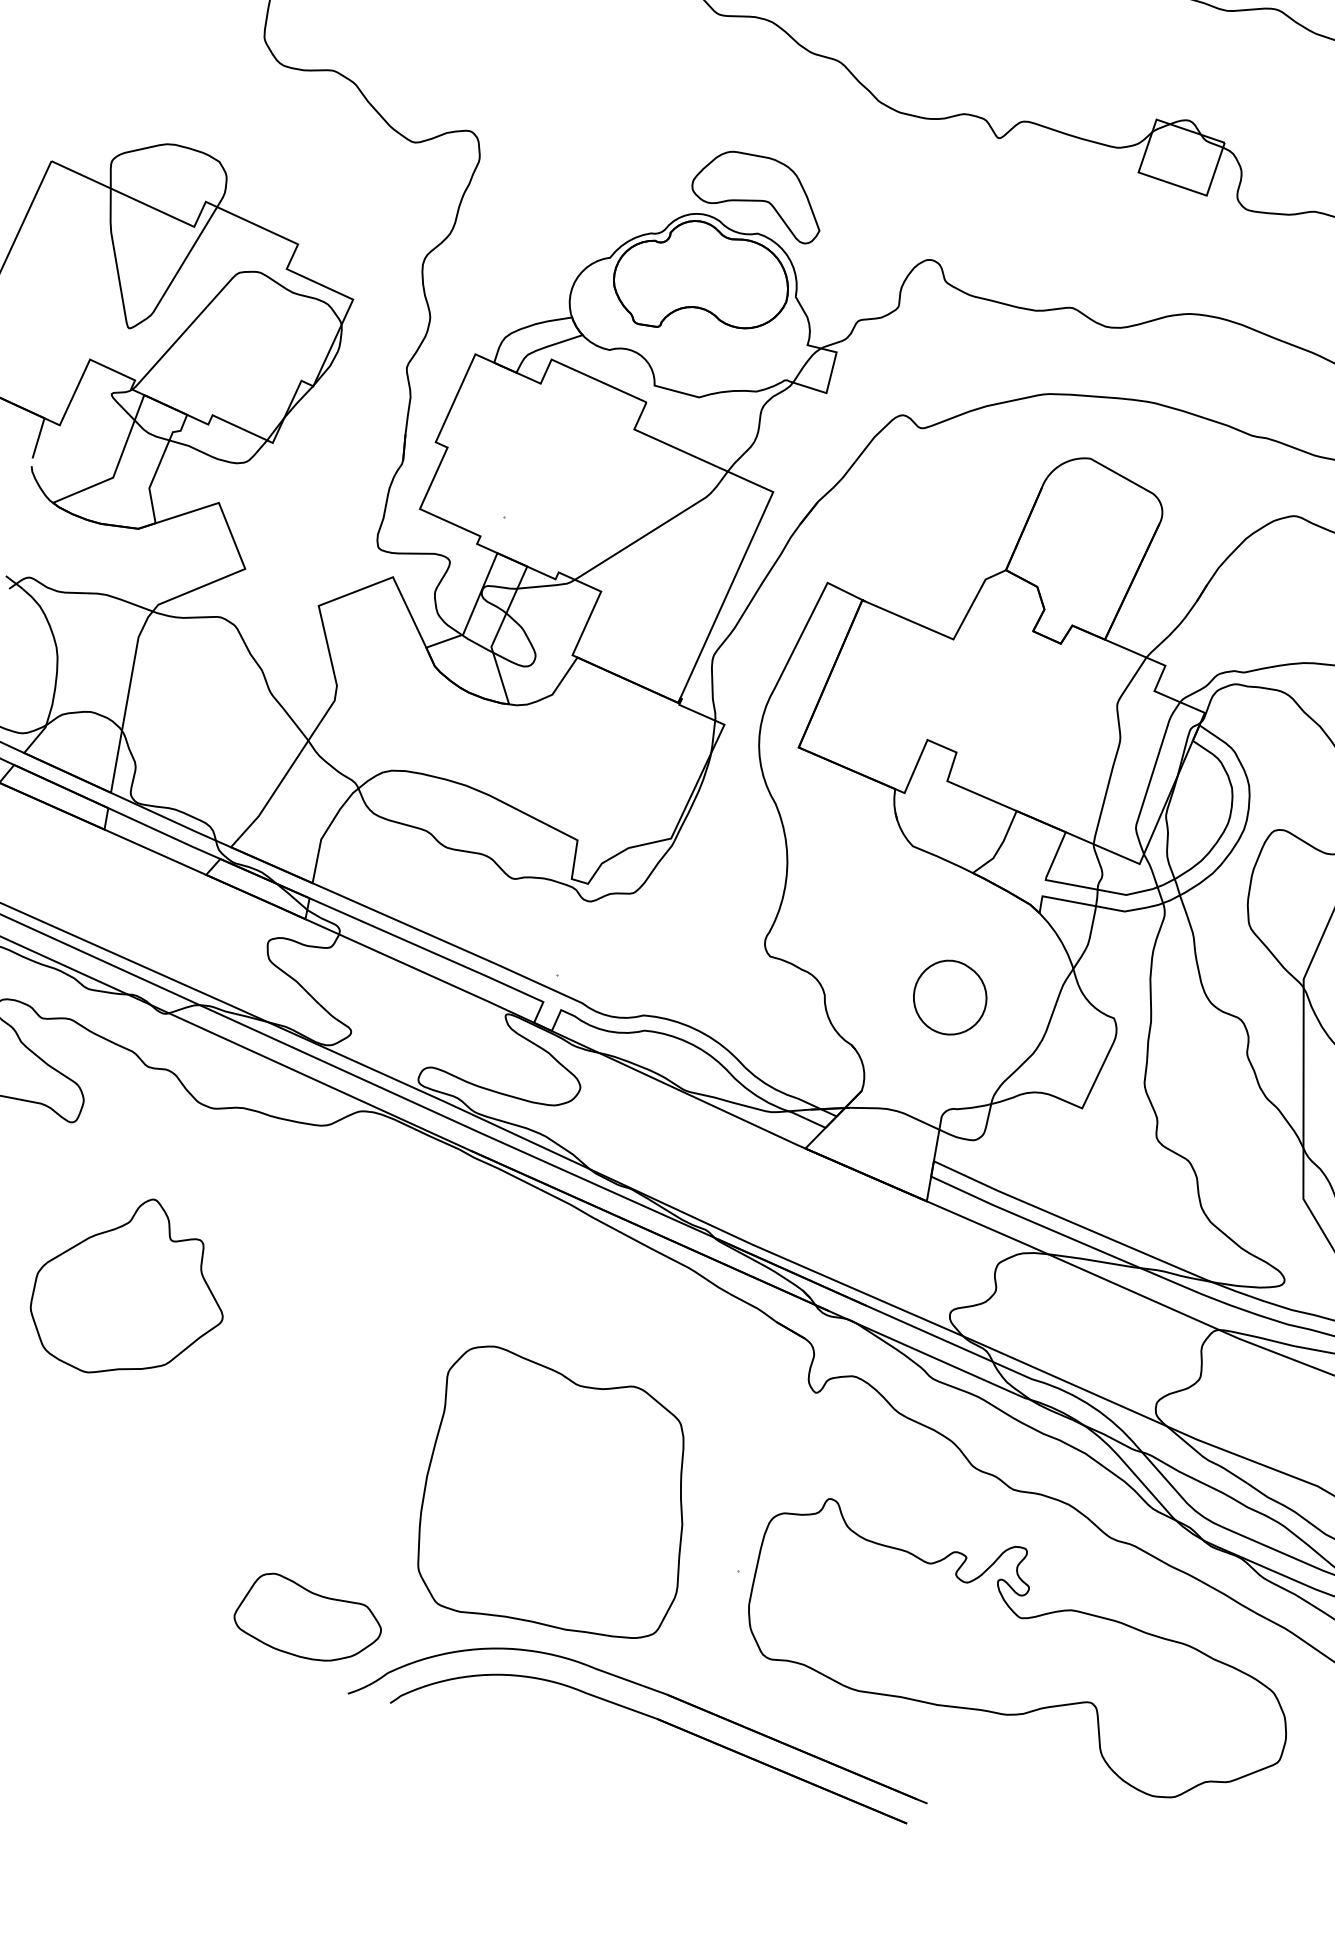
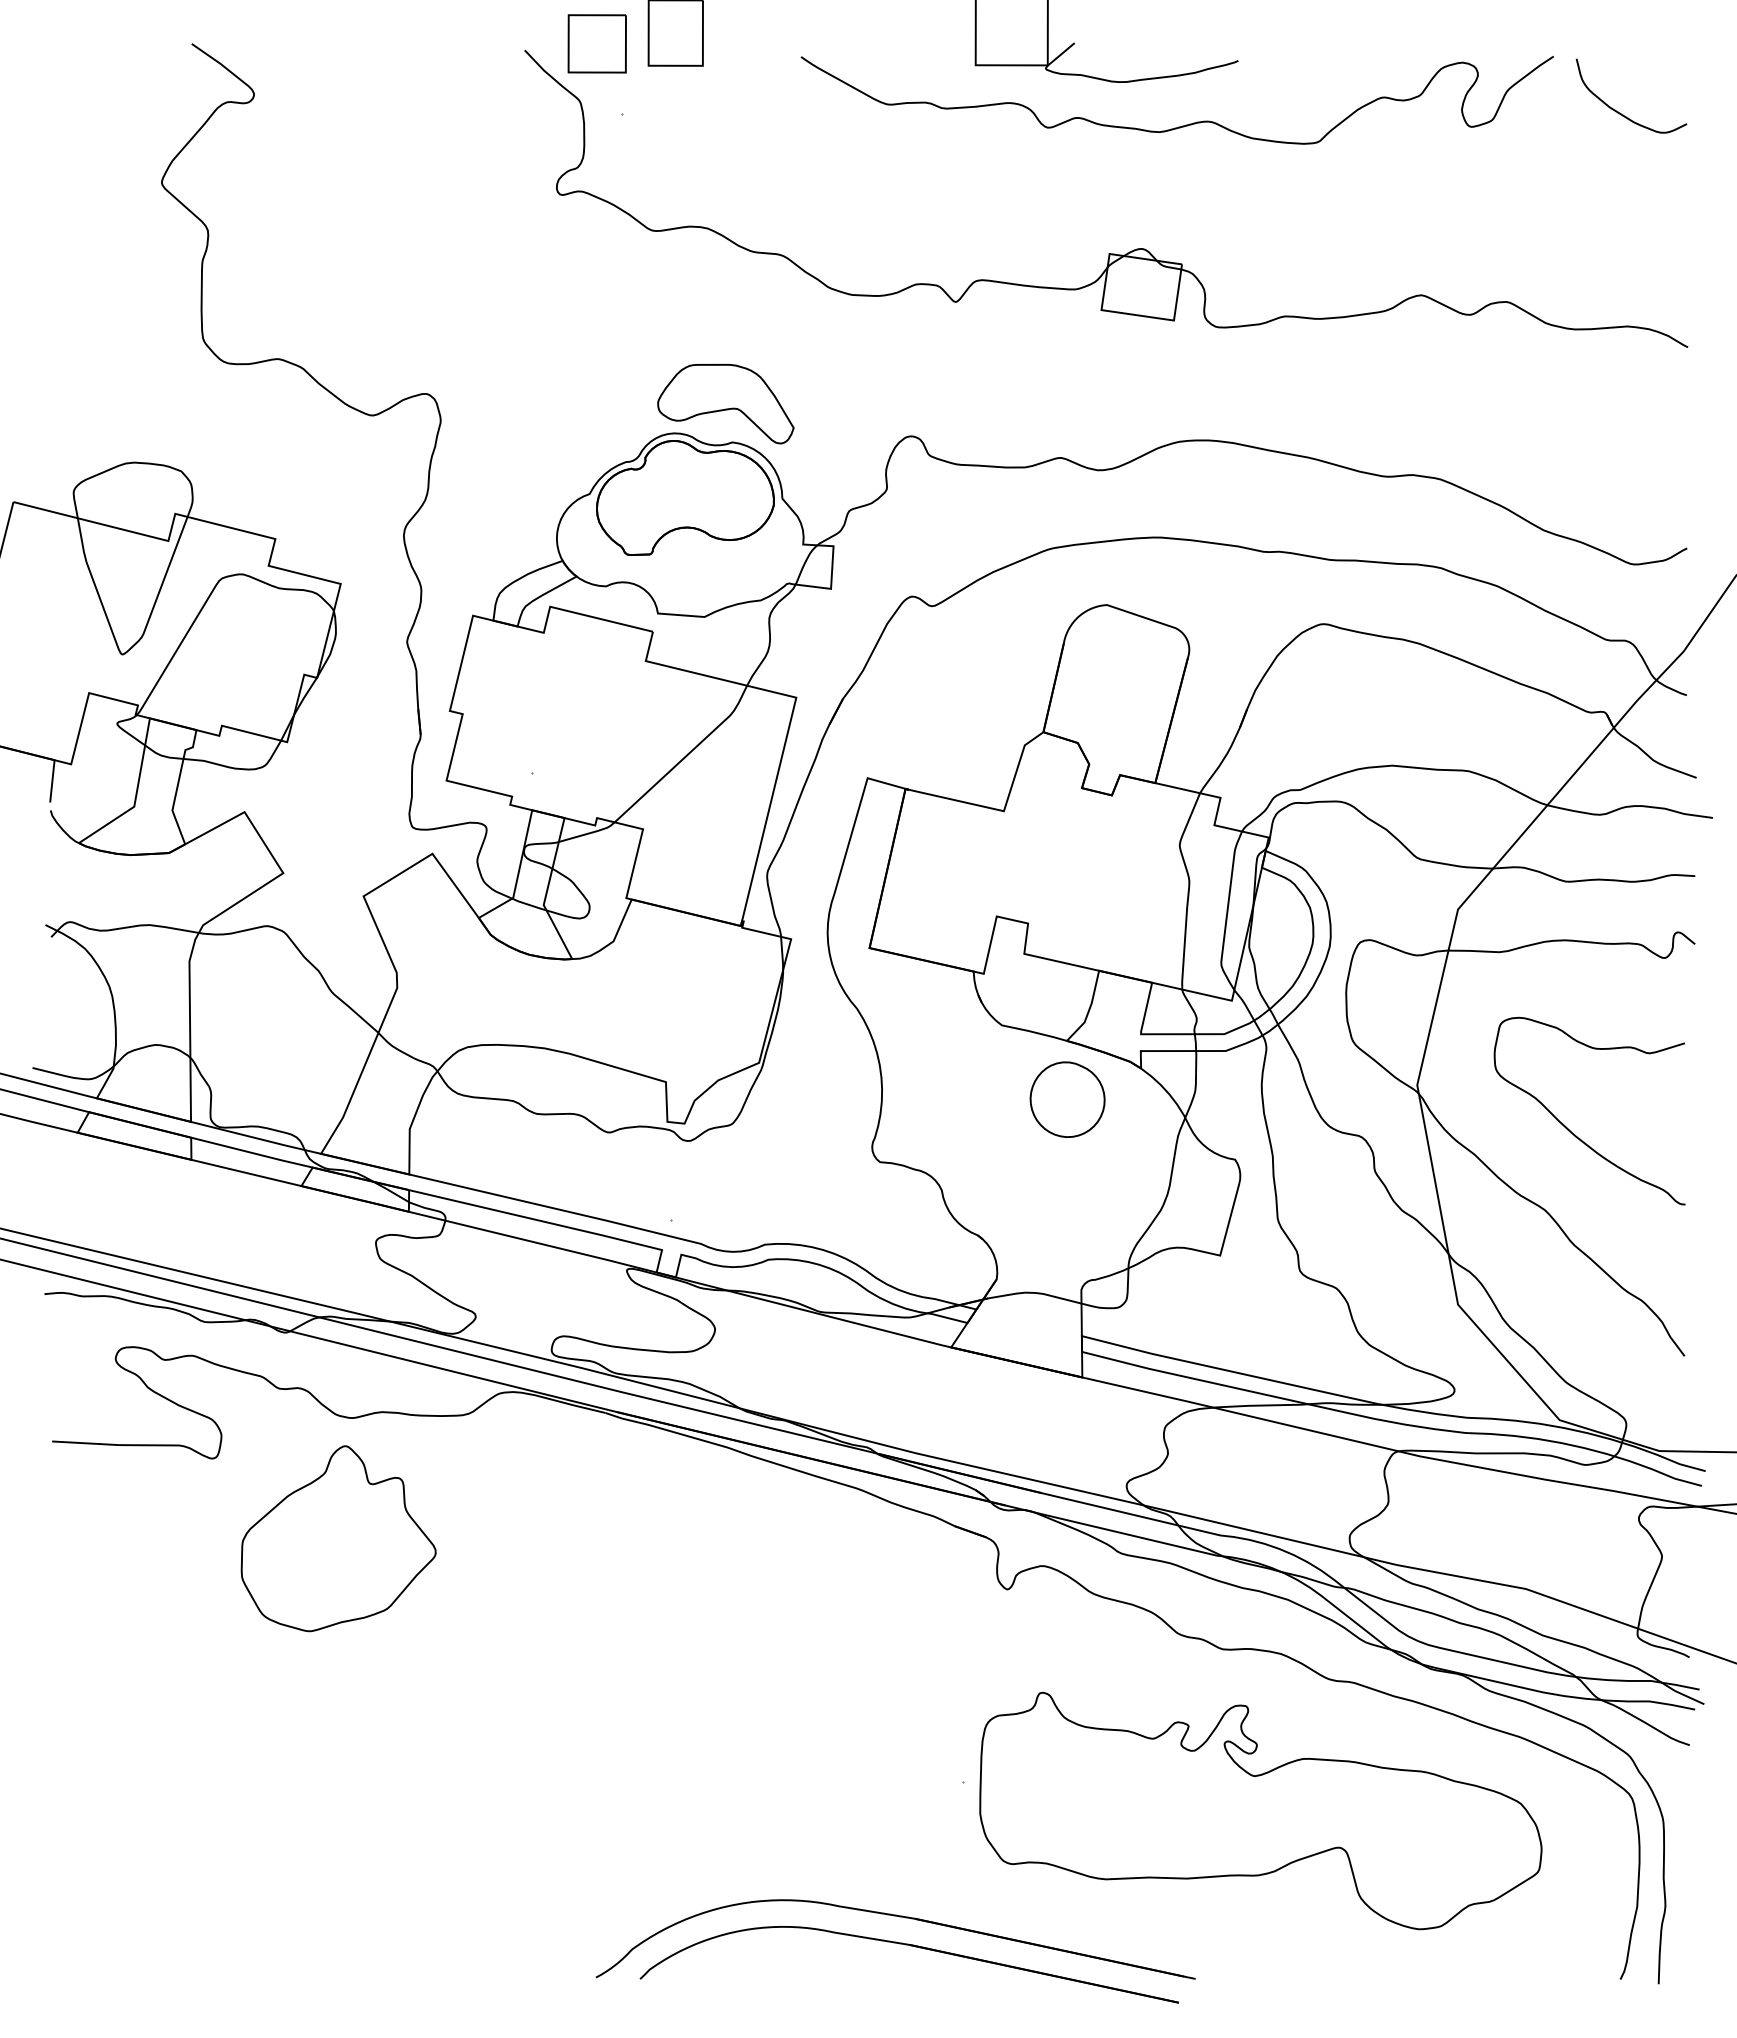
part: (950, 997) -> (1067, 1099), moved
part: (130, 1287) -> (338, 1538), moved
part: (558, 1493) -> (769, 1738), removed
part: (308, 1619) -> (542, 1910), removed

